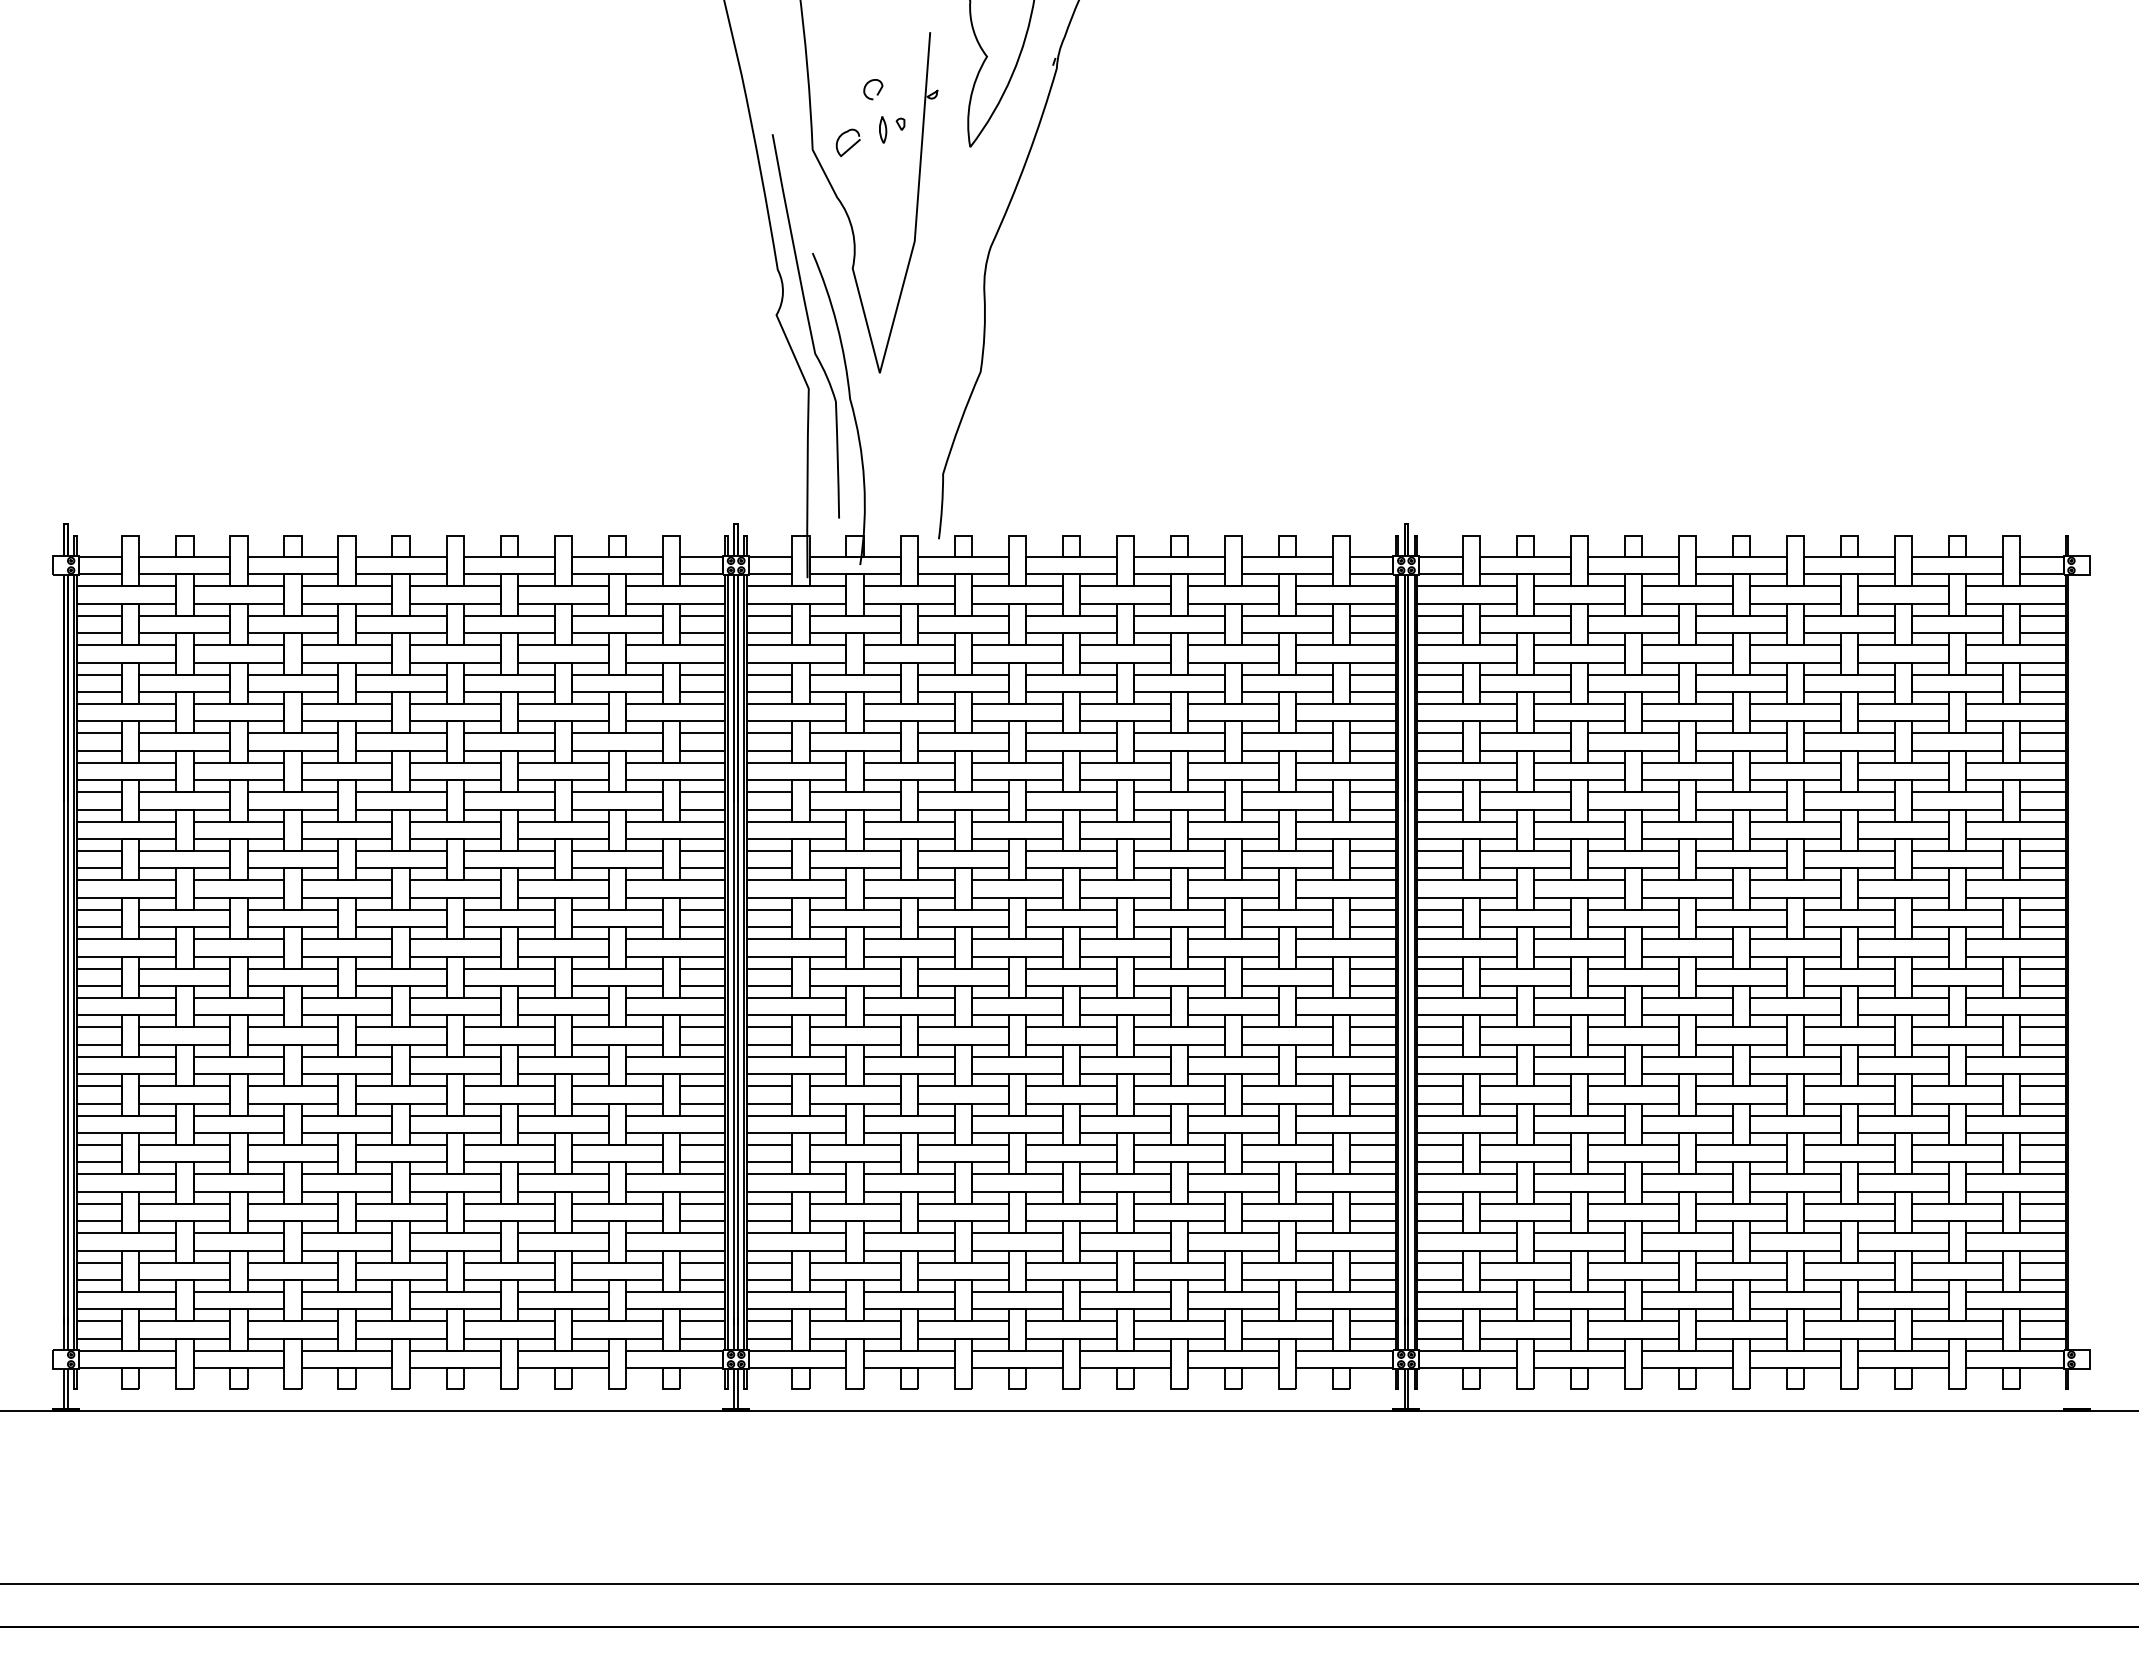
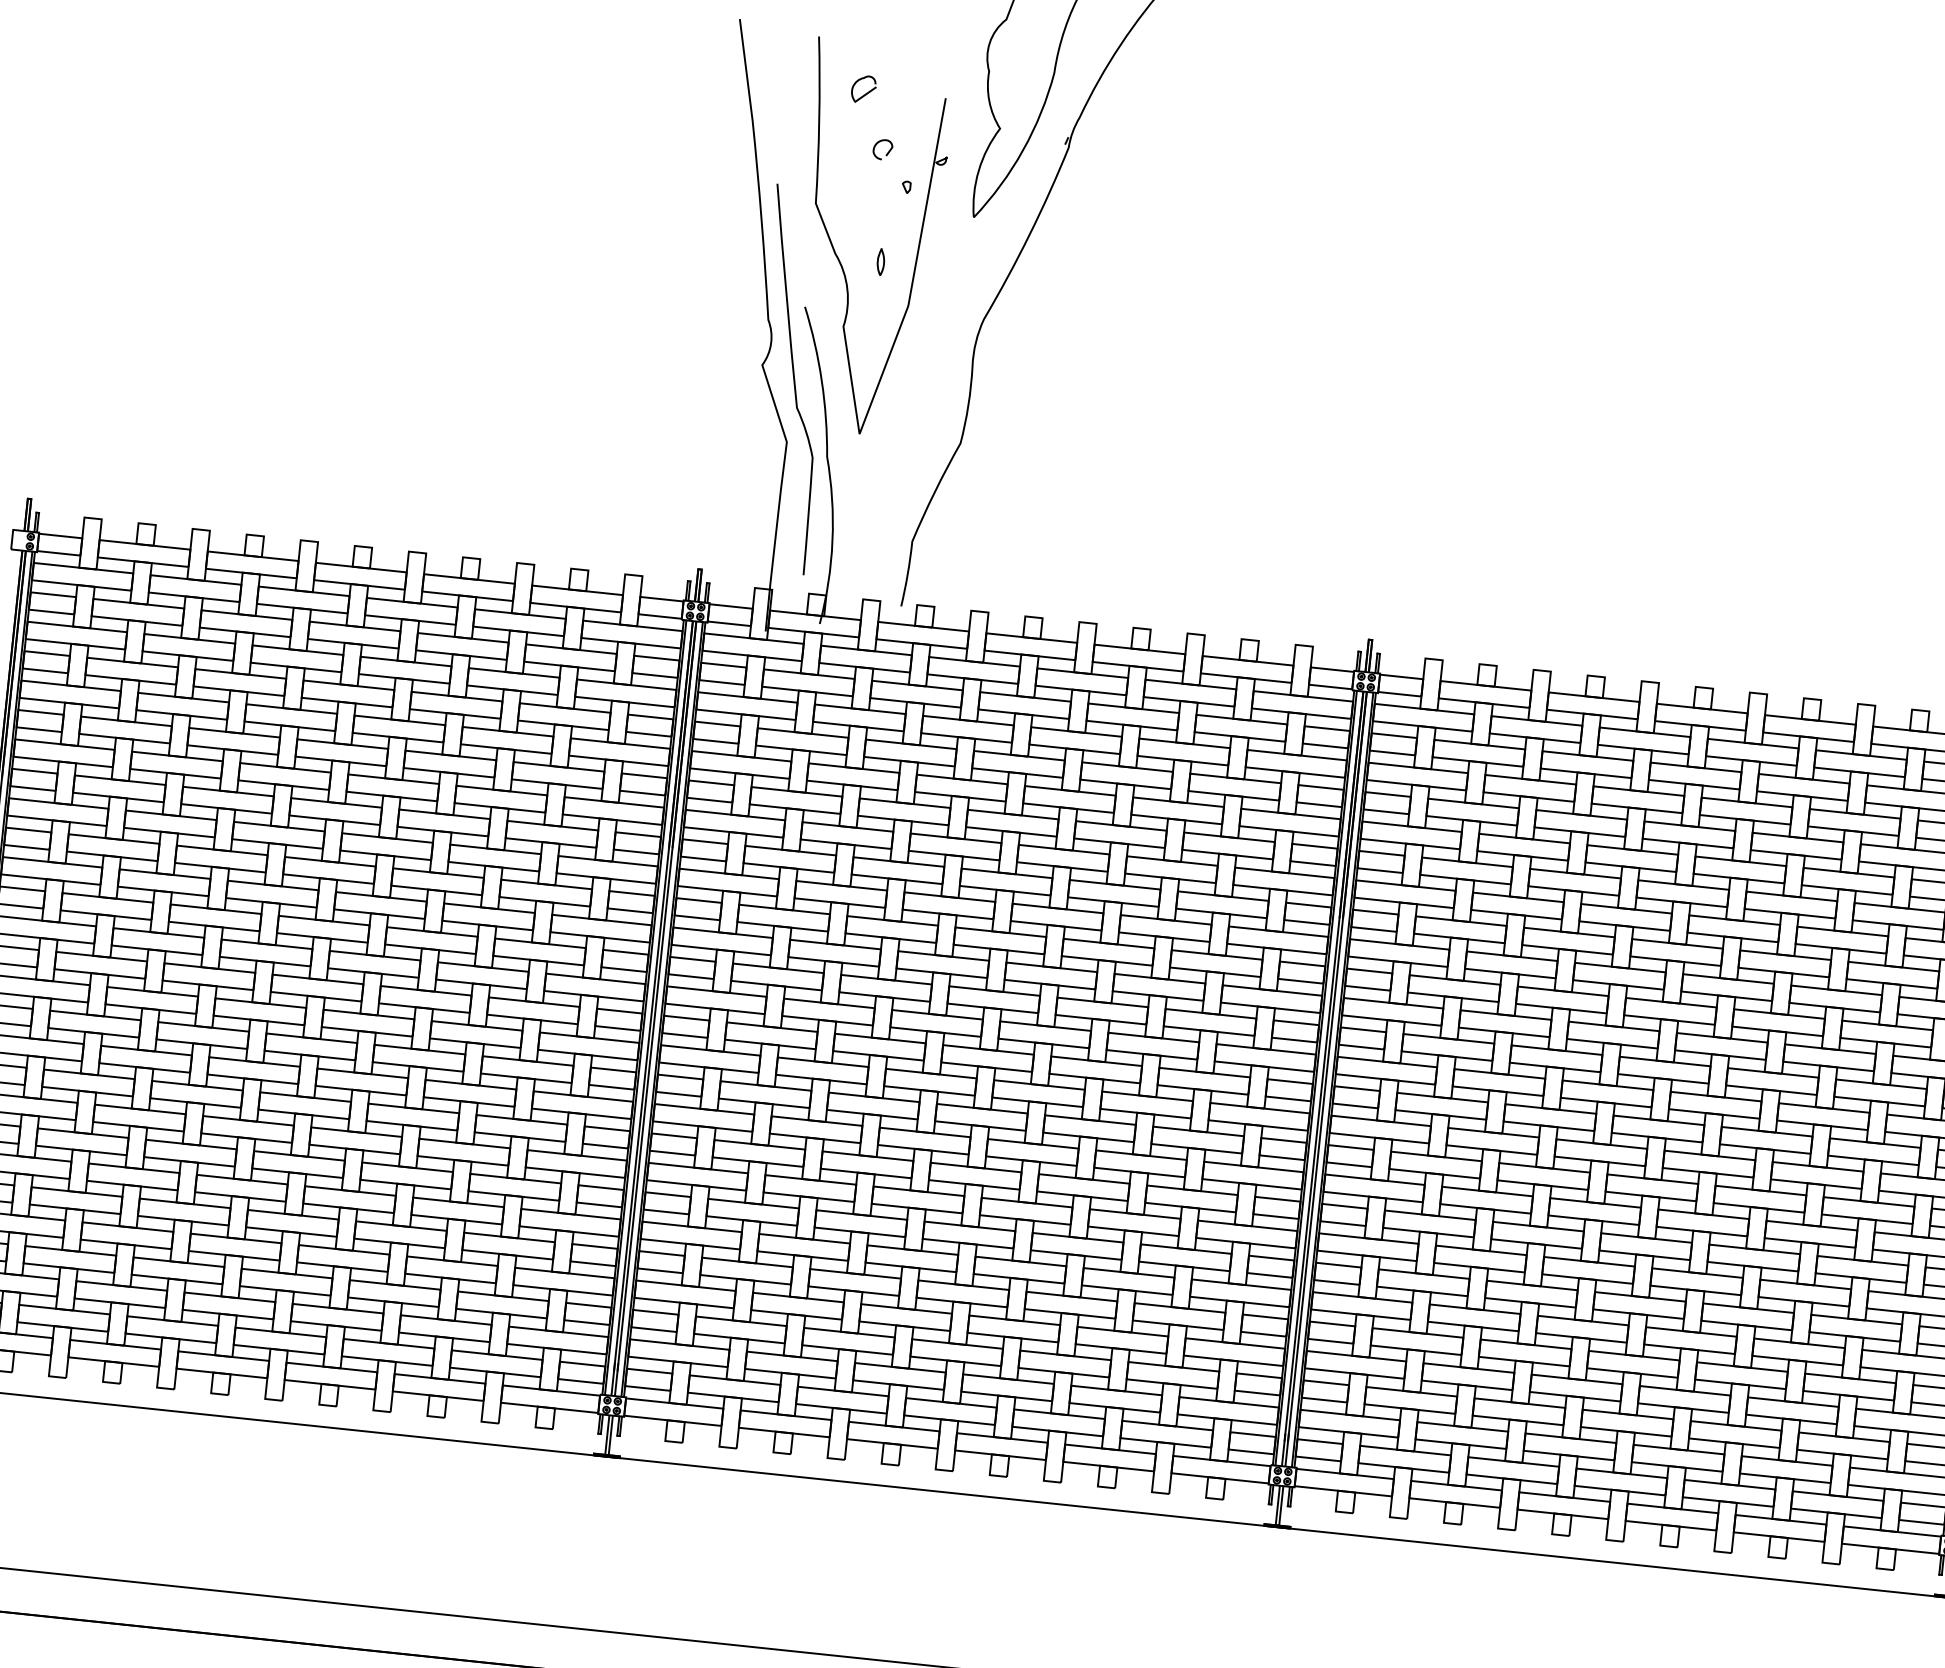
curve: (885, 129) -> (883, 261), moved
curve: (851, 145) -> (866, 92), moved

